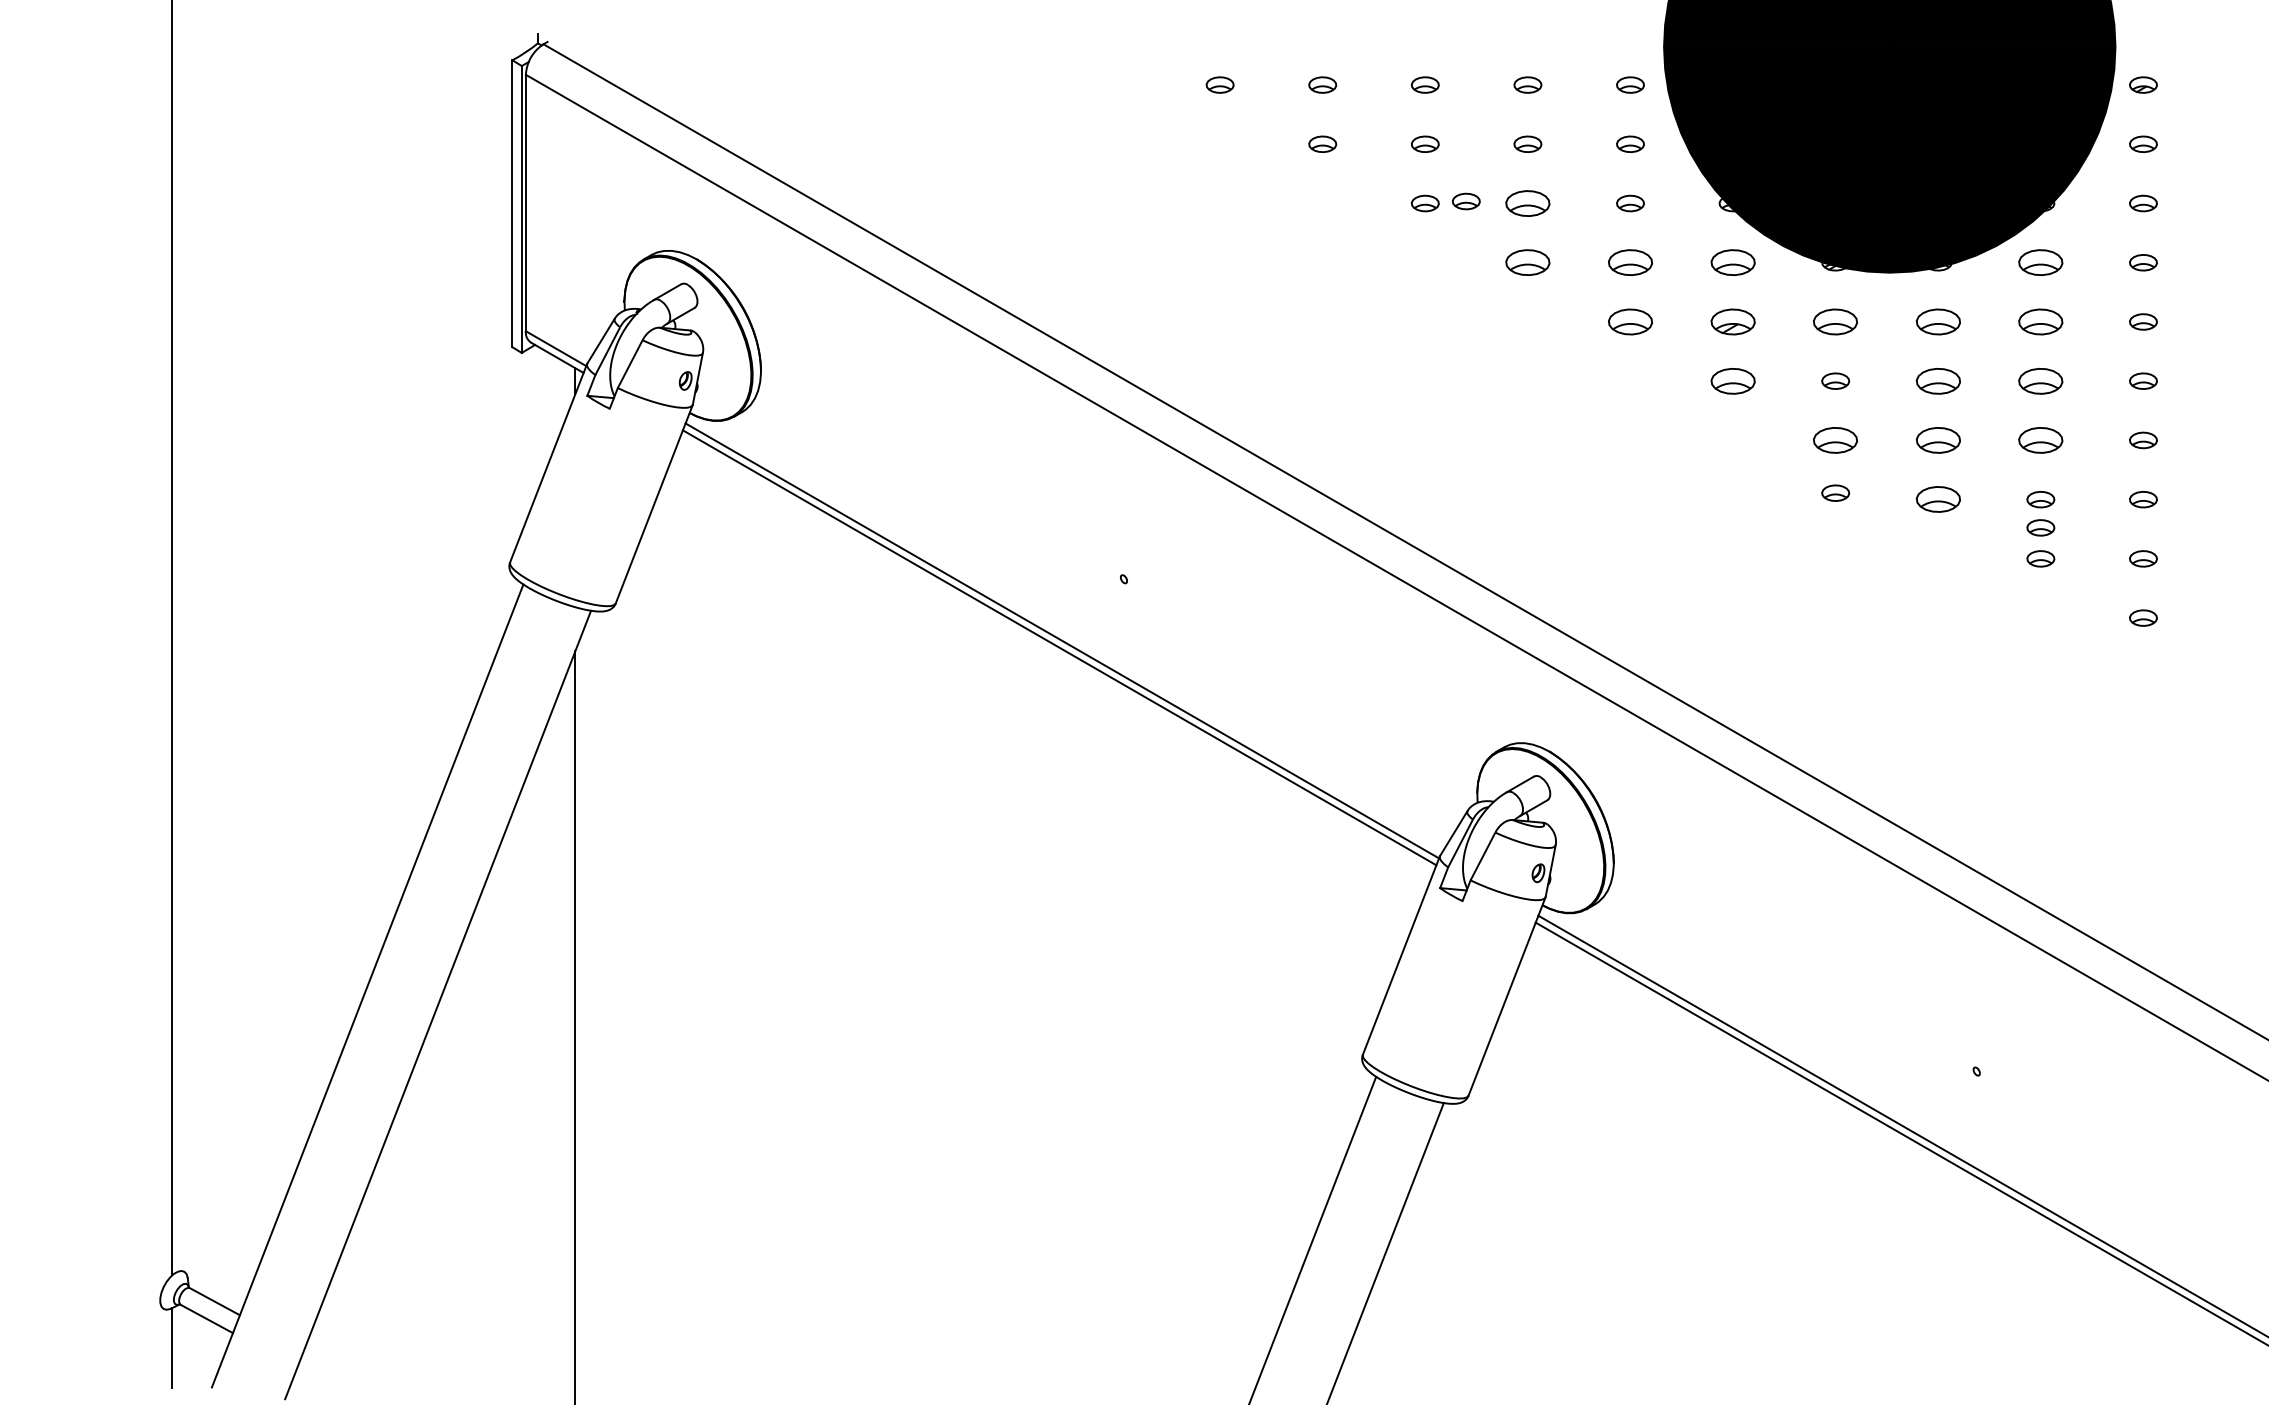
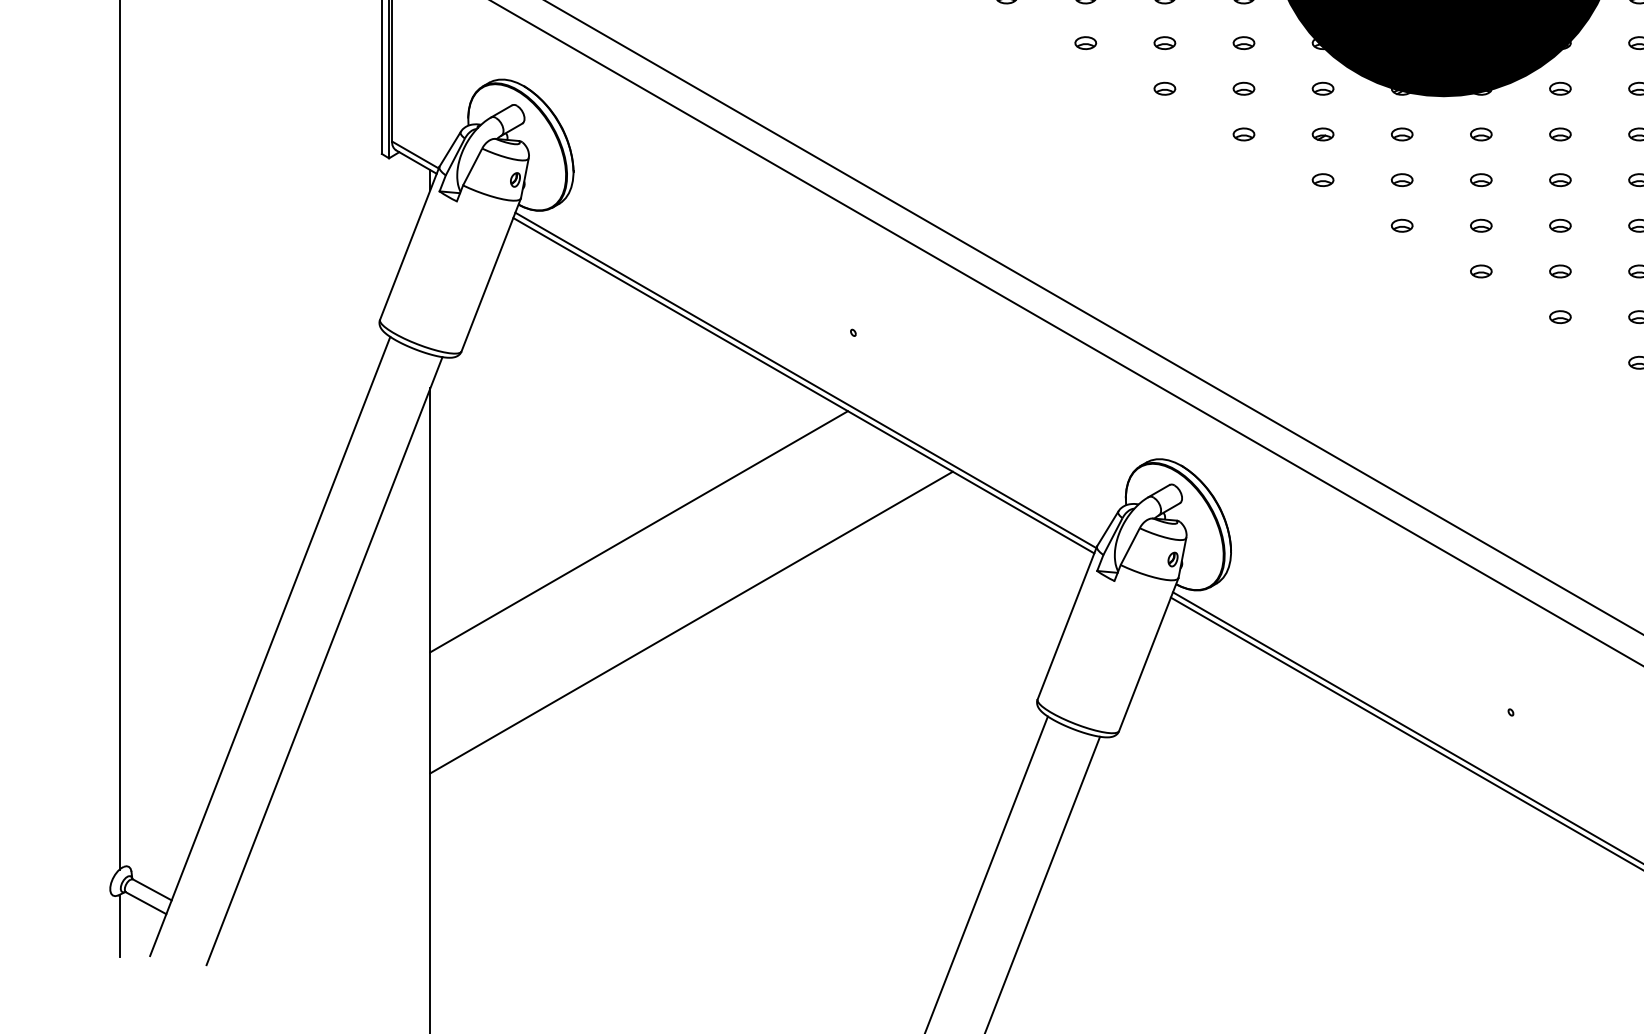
part: (1466, 201) -> (1117, 41), removed
part: (1527, 203) -> (1164, 43), size x0.62
part: (1527, 262) -> (1164, 88), size x0.62
part: (1630, 262) -> (1243, 88), size x0.62
part: (1732, 262) -> (1322, 88), size x0.62
part: (2040, 262) -> (1560, 88), size x0.62
part: (1630, 321) -> (1243, 134), size x0.62
part: (1732, 321) -> (1322, 134), size x0.62
part: (1835, 321) -> (1402, 134), size x0.62
part: (1937, 321) -> (1480, 134), size x0.62
part: (2040, 321) -> (1560, 134), size x0.62
part: (1732, 380) -> (1322, 179), size x0.62
part: (1937, 380) -> (1480, 179), size x0.62
part: (2040, 380) -> (1560, 179), size x0.62
part: (1835, 440) -> (1402, 225), size x0.62
part: (1937, 440) -> (1480, 225), size x0.62
part: (2040, 440) -> (1560, 225), size x0.62
part: (1835, 492) -> (1402, 265), removed
part: (1937, 499) -> (1480, 271), size x0.62
part: (2040, 527) -> (1560, 292), removed
line: (845, 836) -> (638, 531), added
line: (913, 954) -> (691, 622), added

